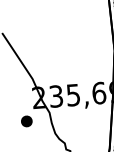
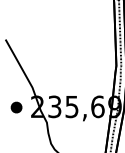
part: (26, 121) -> (16, 107), moved

